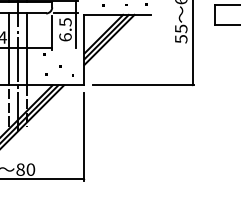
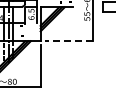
line: (142, 85) -> (68, 41), solid -> dashed

